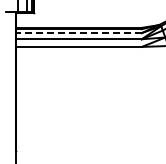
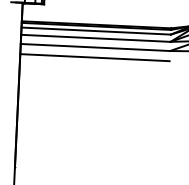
line: (78, 33) -> (95, 31), dashed -> solid
line: (78, 55) -> (94, 57), added

